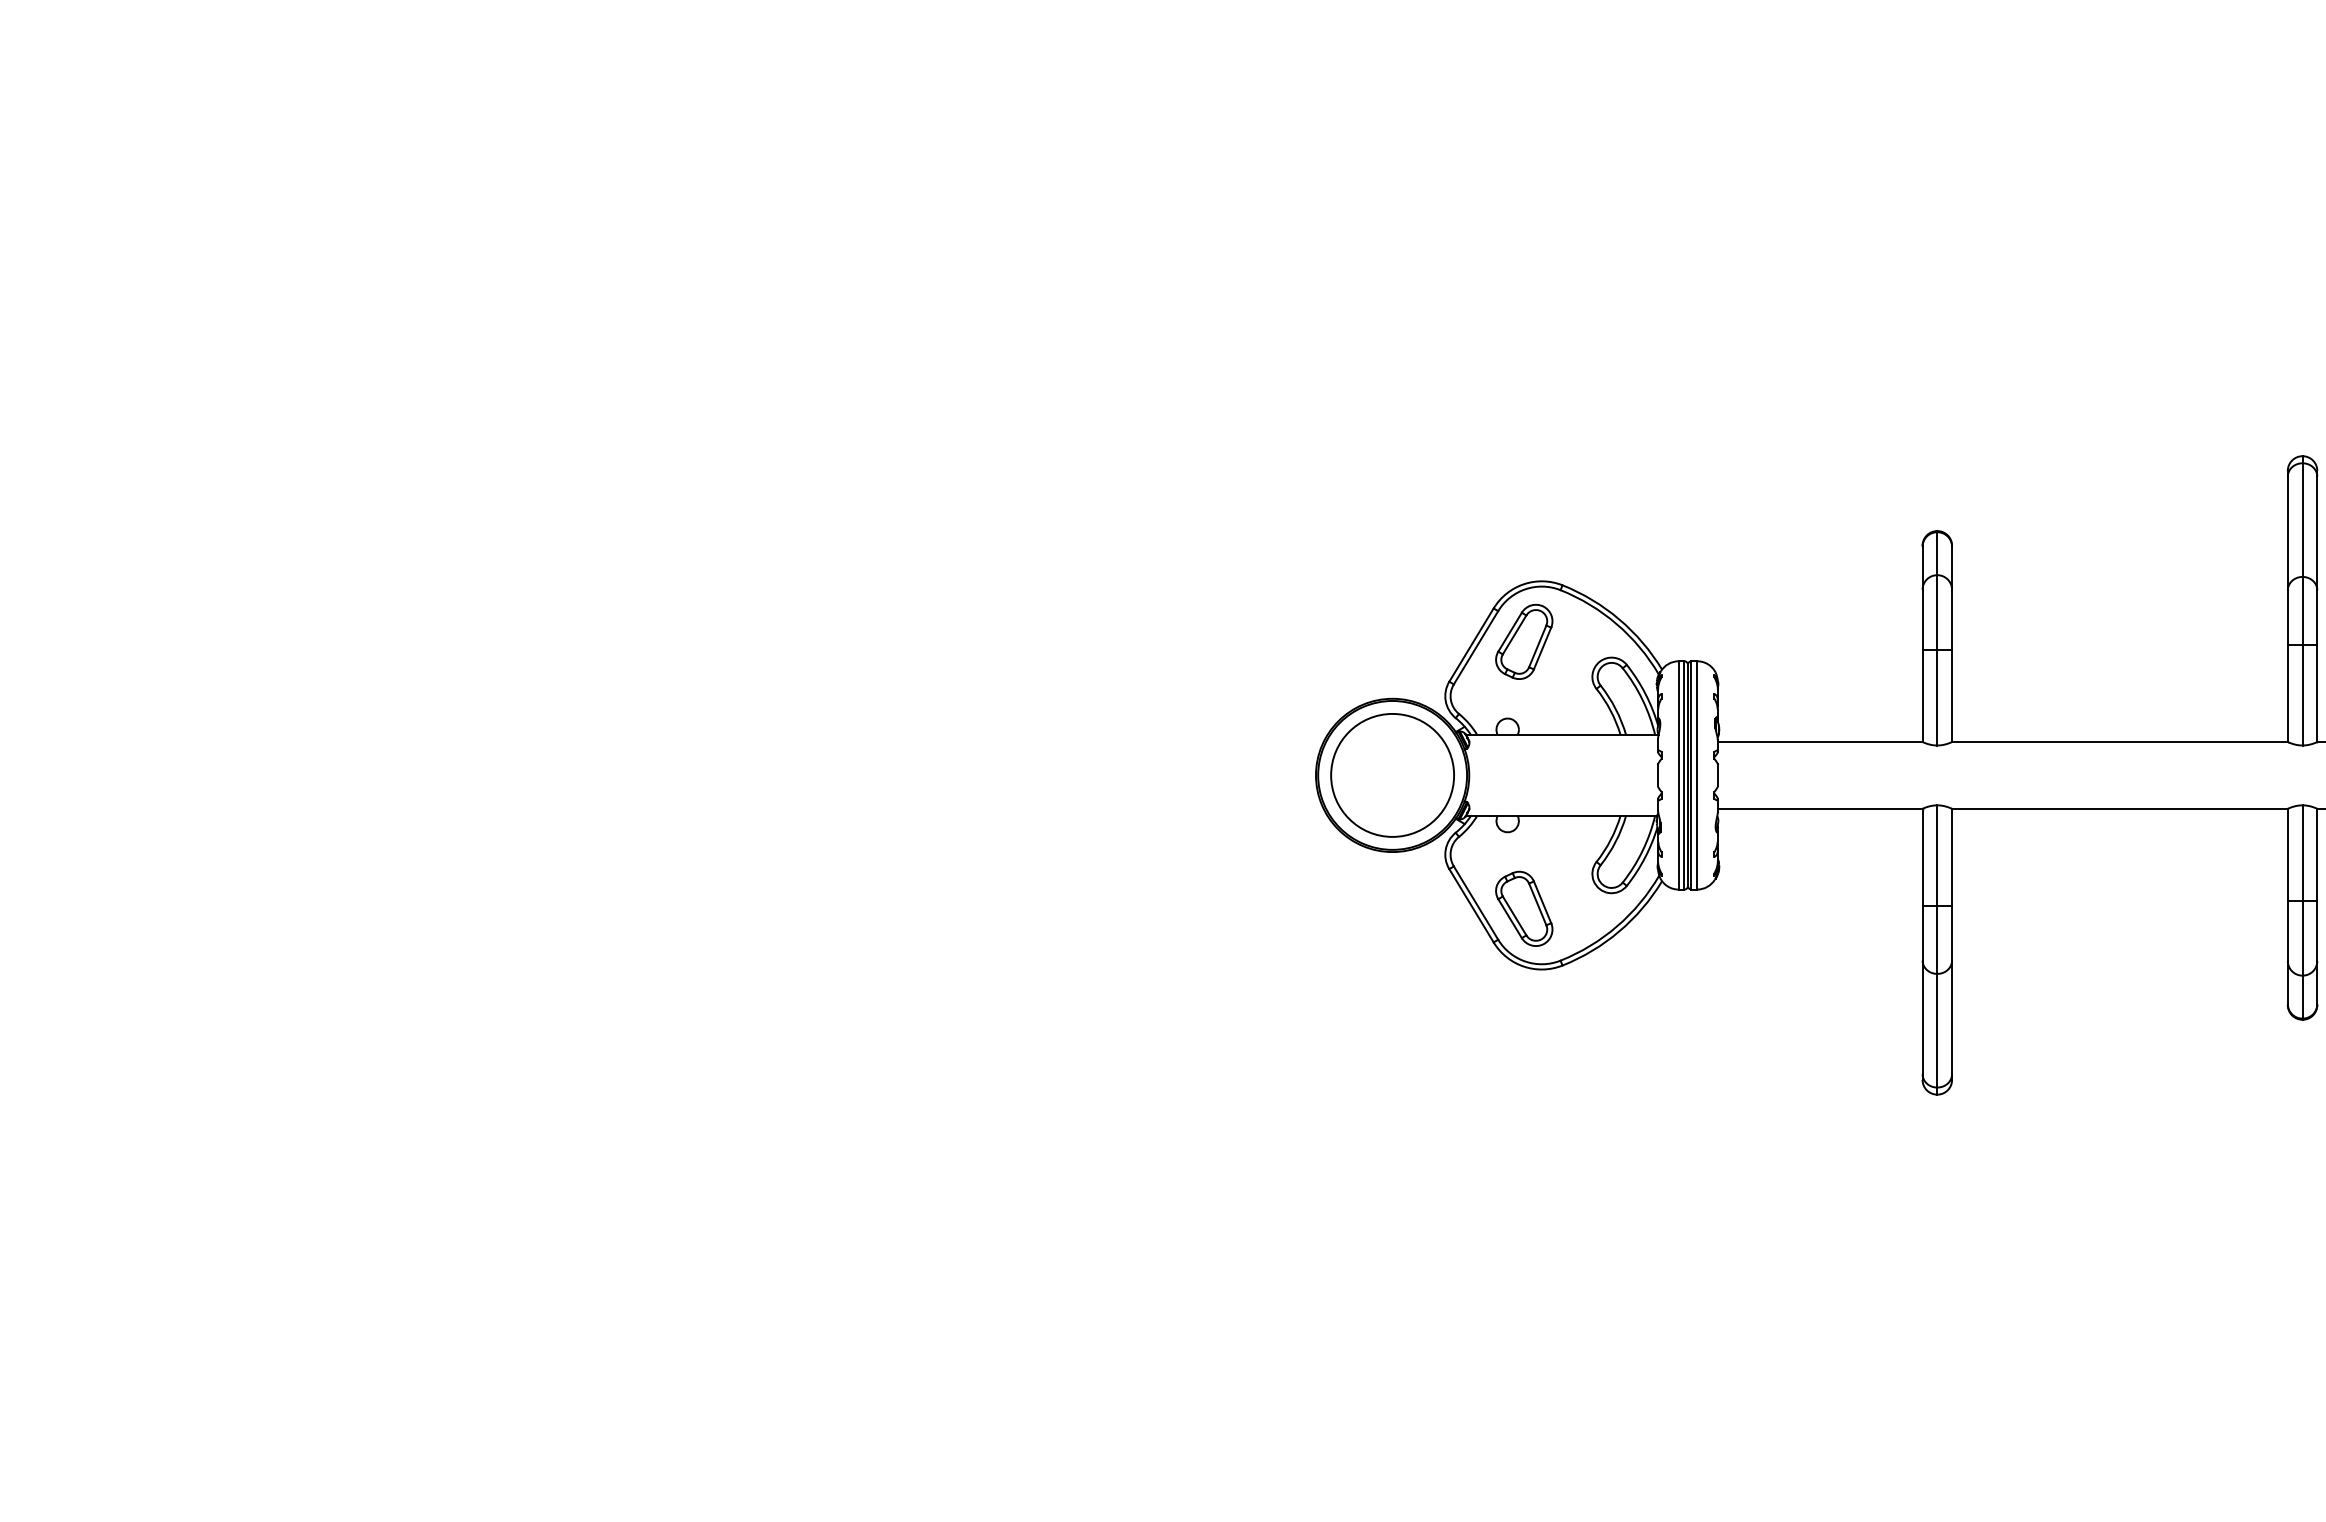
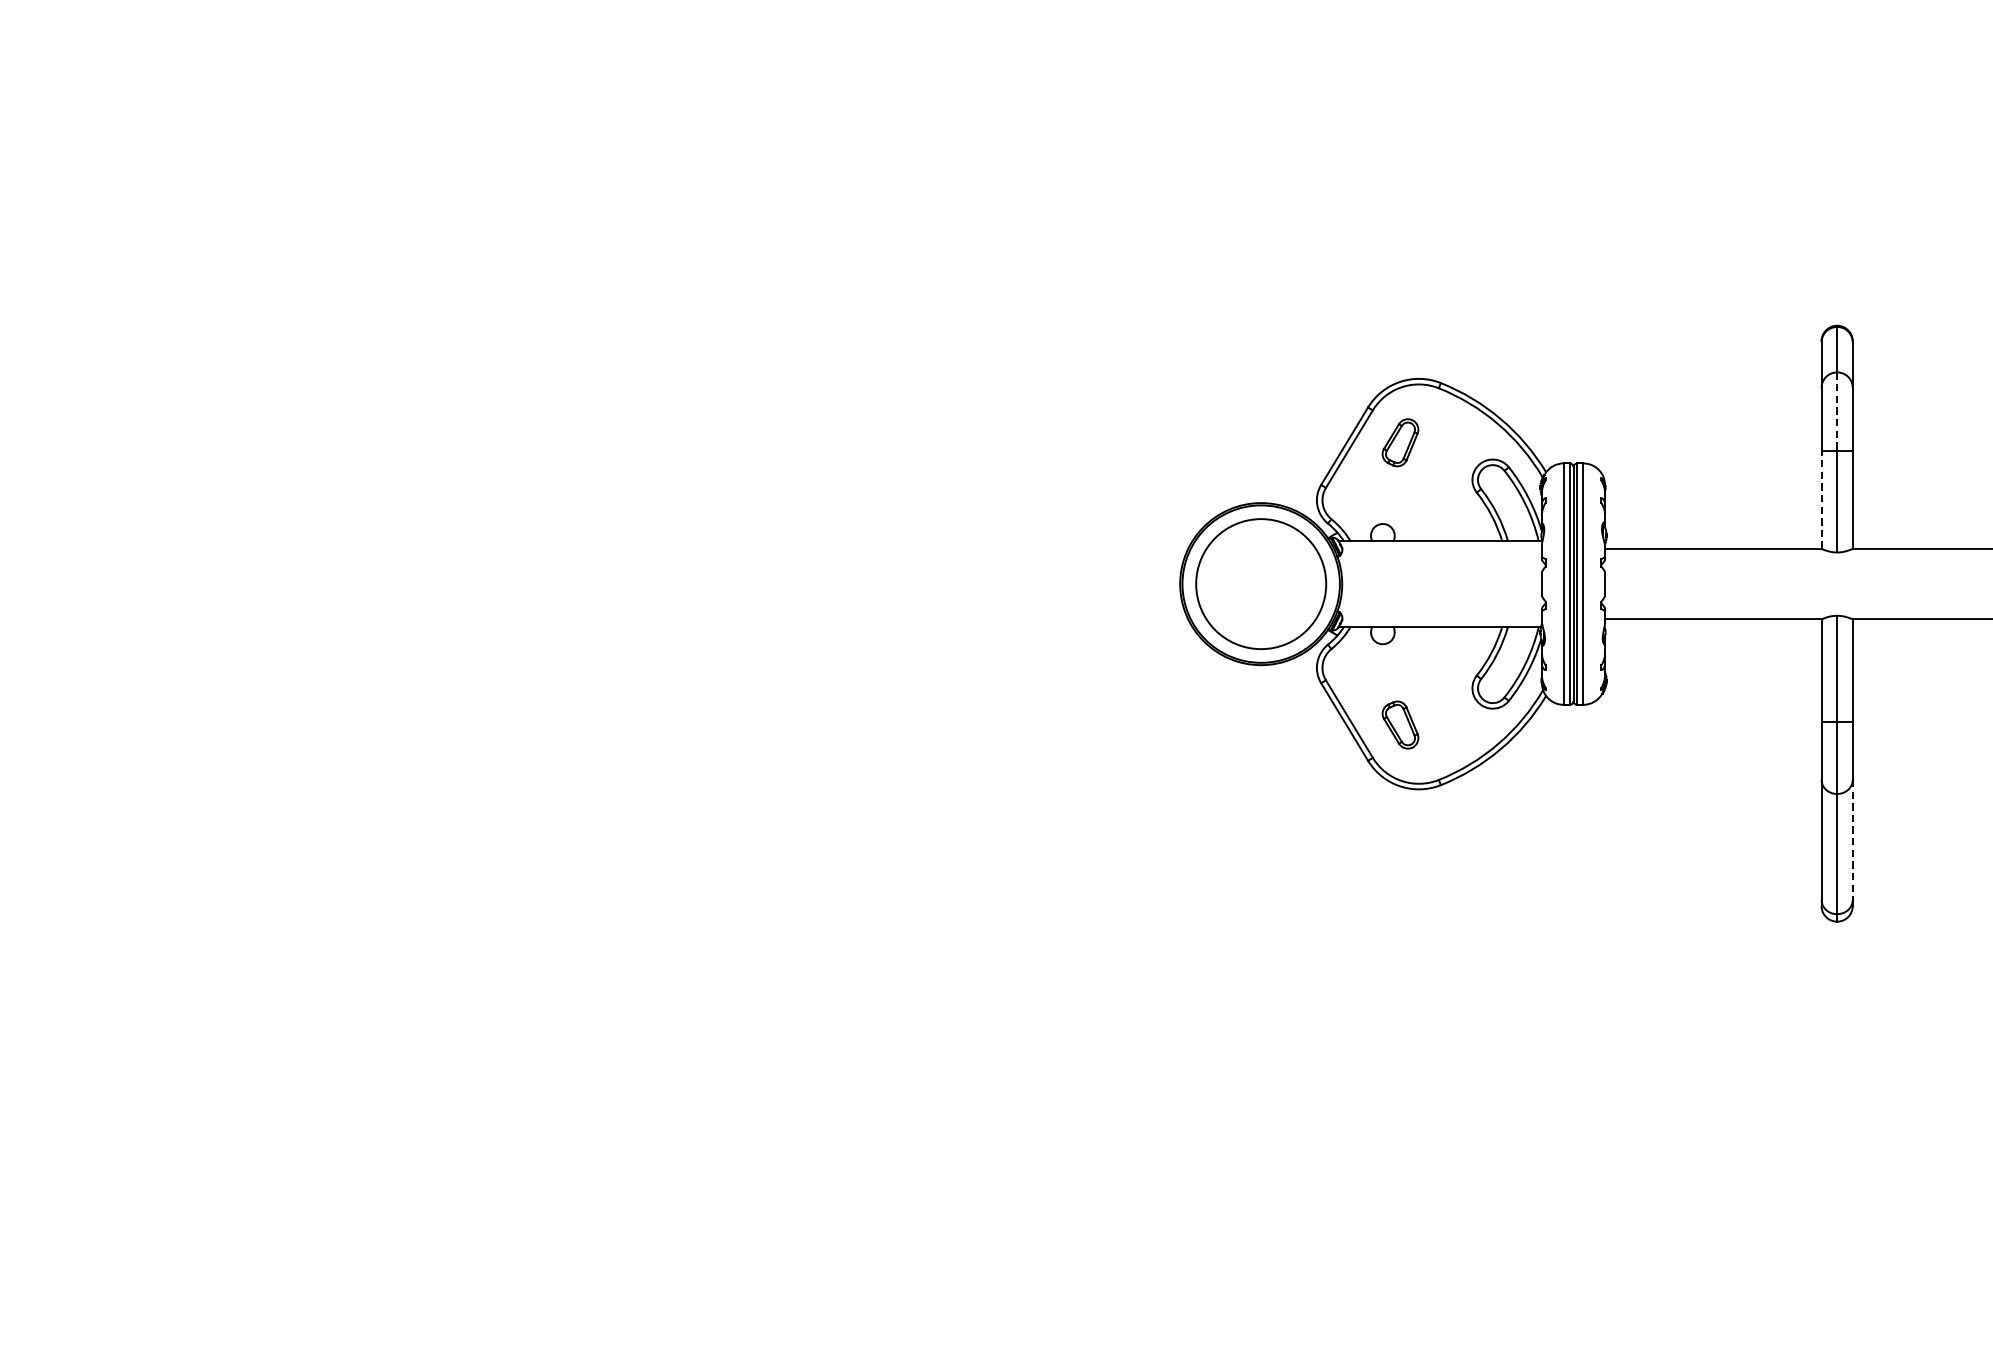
line: (1937, 612) -> (1837, 411), solid -> dashed
part: (1524, 641) -> (1400, 442), size x0.6
line: (1922, 695) -> (1821, 499), solid -> dashed
part: (1524, 908) -> (1400, 724), size x0.6
line: (1952, 1017) -> (1853, 840), solid -> dashed

